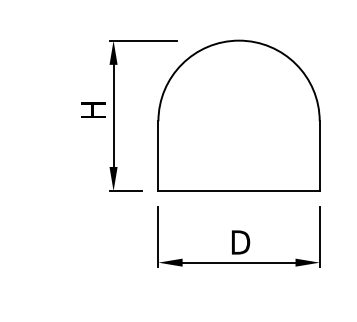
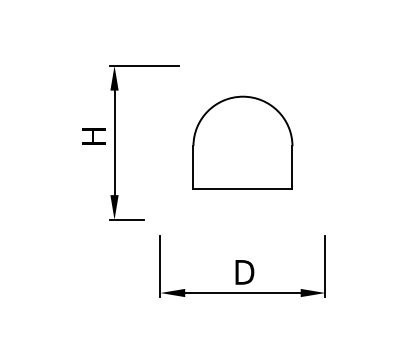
part: (238, 115) -> (242, 142), size x0.6

